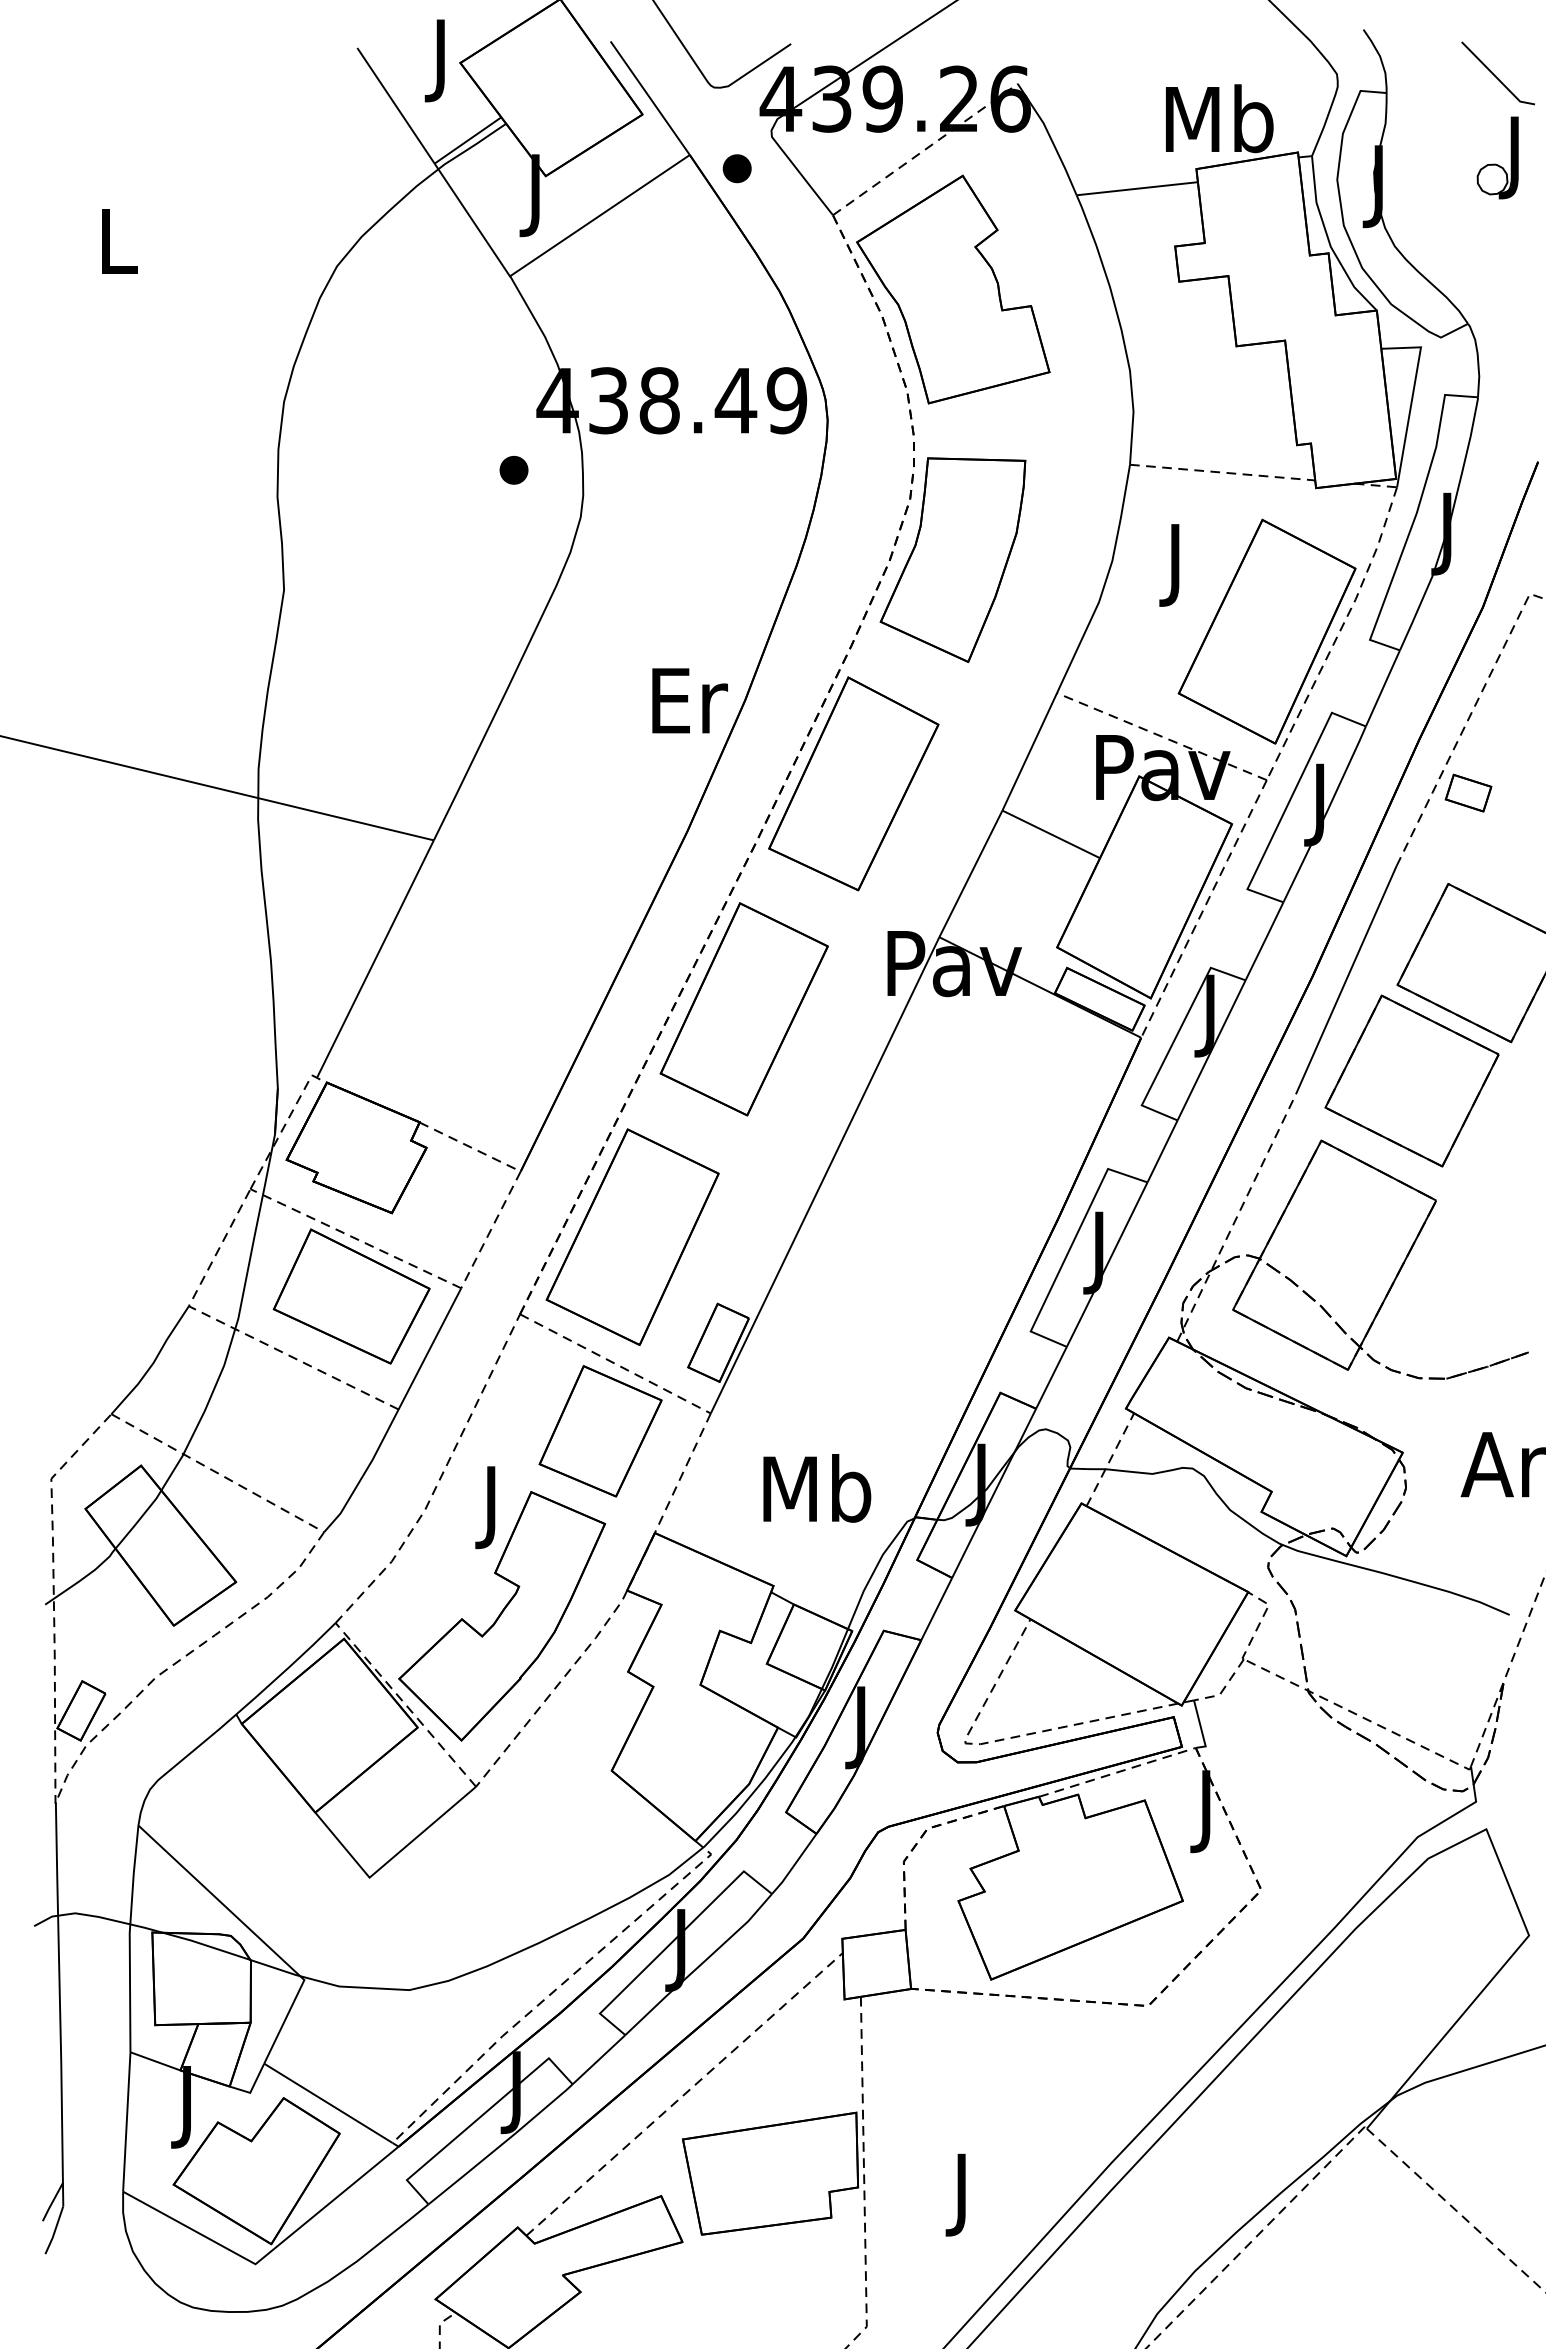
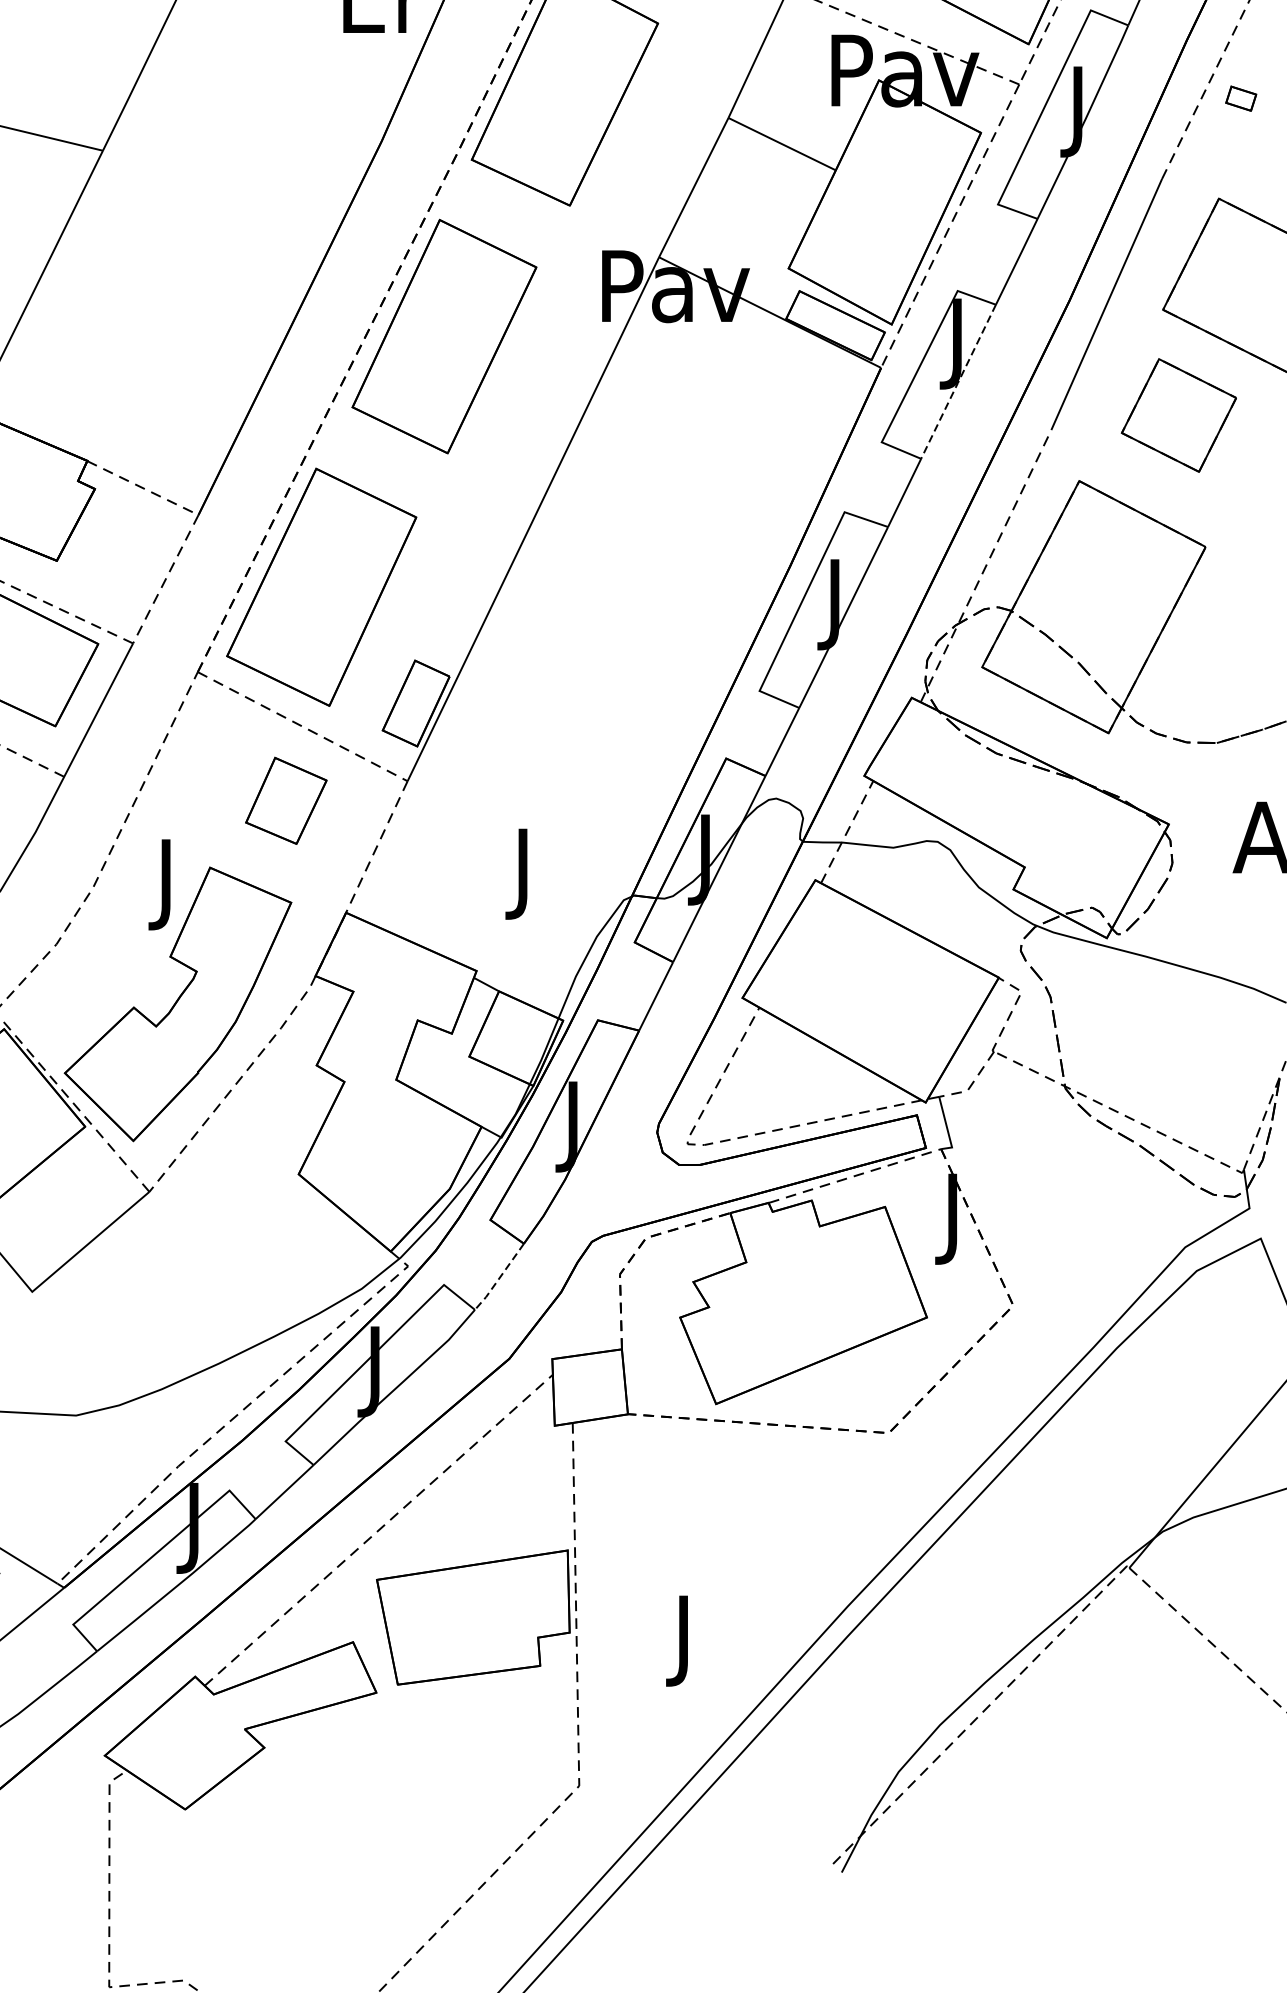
part: (1468, 792) -> (1241, 98), size x0.6
line: (1211, 1050) -> (958, 381), solid -> dashed
part: (1411, 1080) -> (1178, 414), size x0.6
part: (600, 1431) -> (286, 801), size x0.6
text: (817, 1496) -> (525, 872), Mb -> J
line: (794, 1864) -> (499, 1277), solid -> dashed

